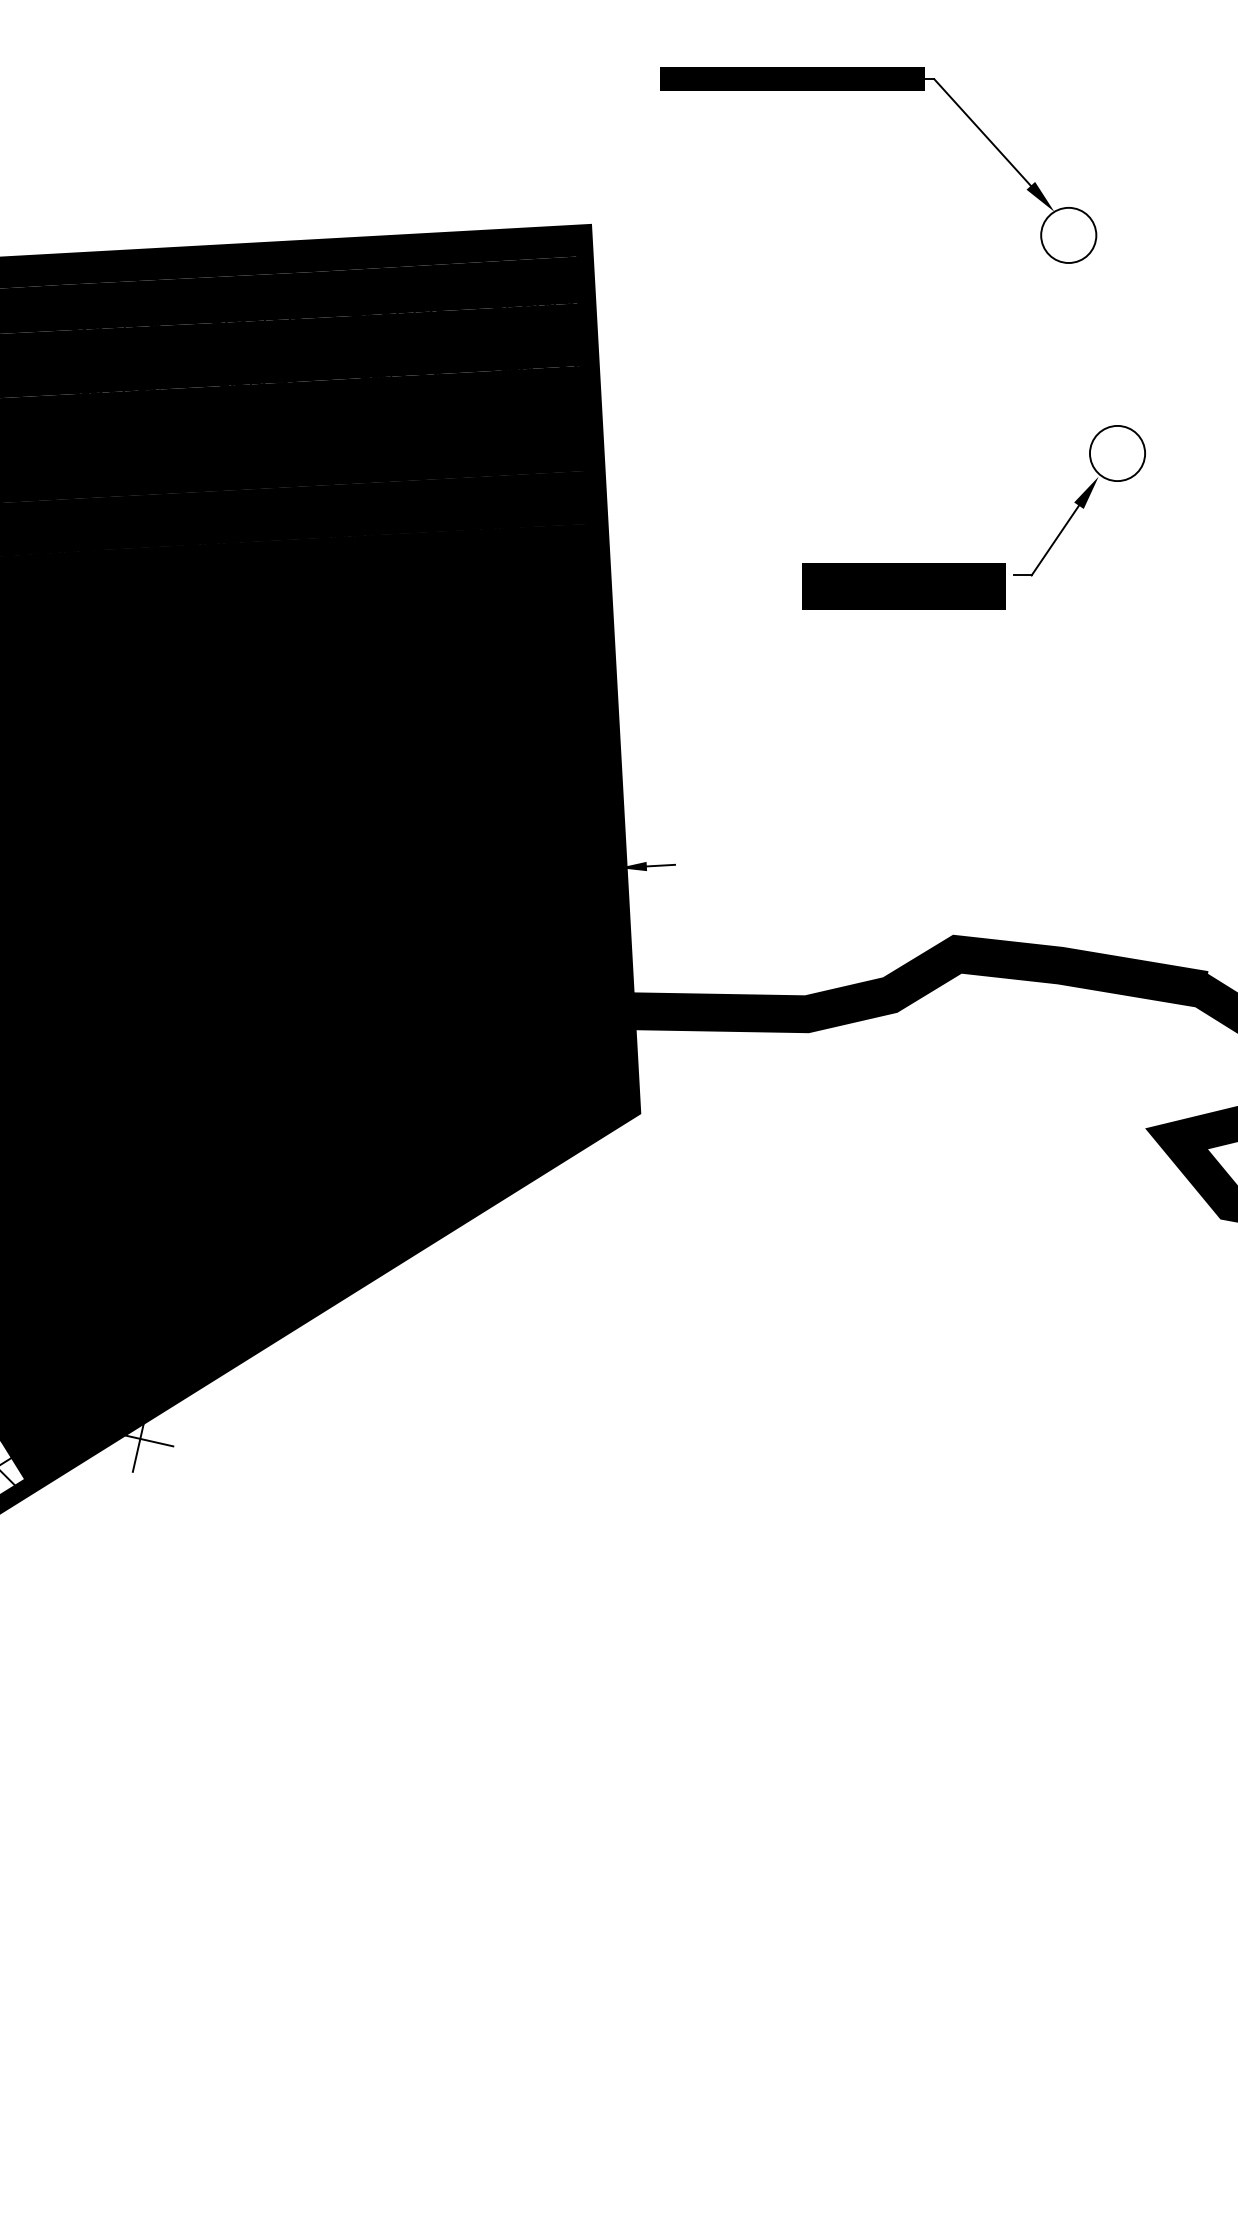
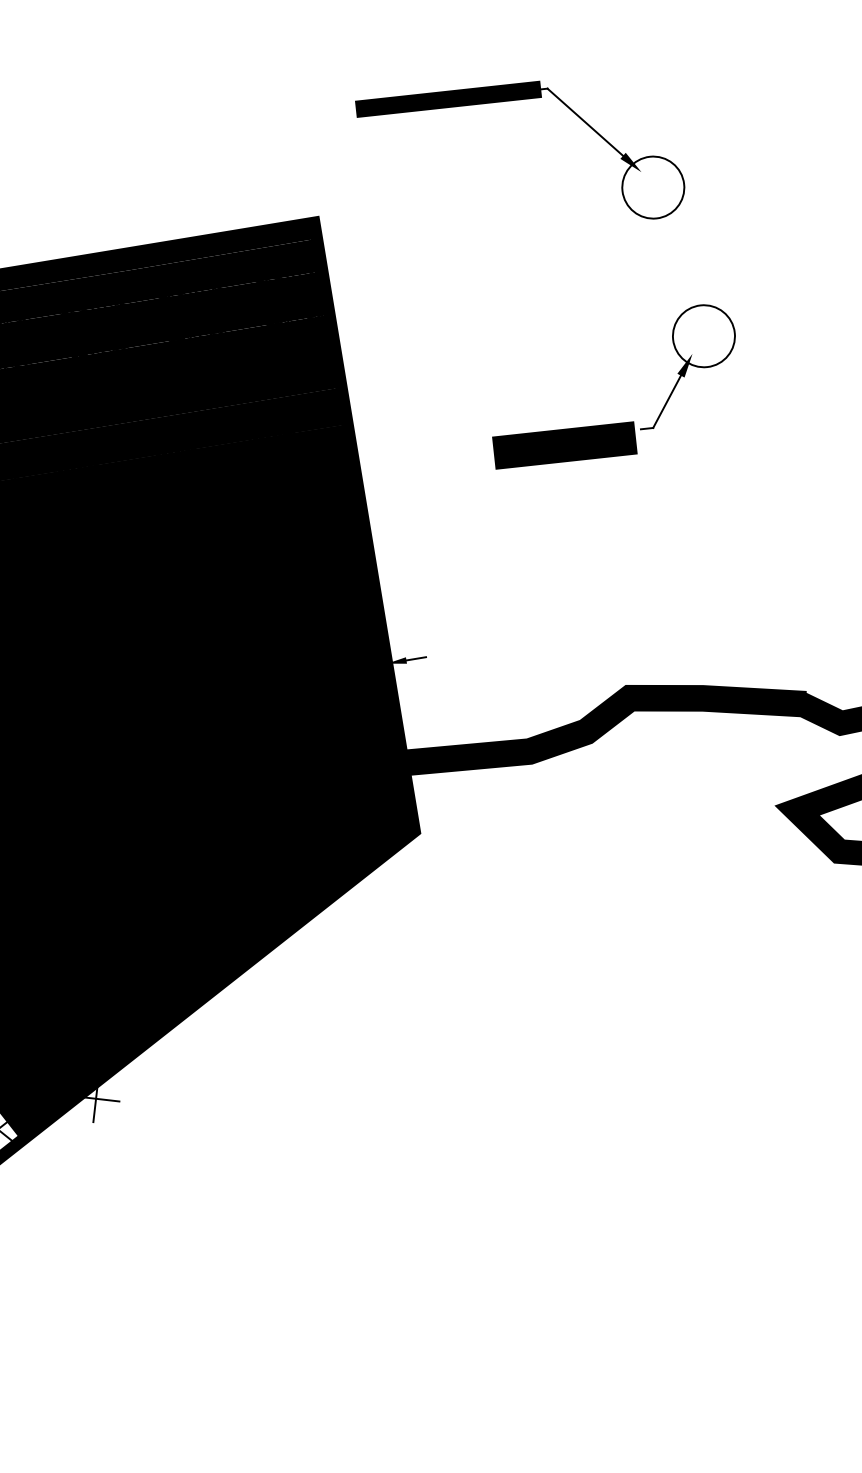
circle: (1068, 235) -> (653, 187), size x1.6
circle: (1117, 453) -> (703, 336), size x1.6

